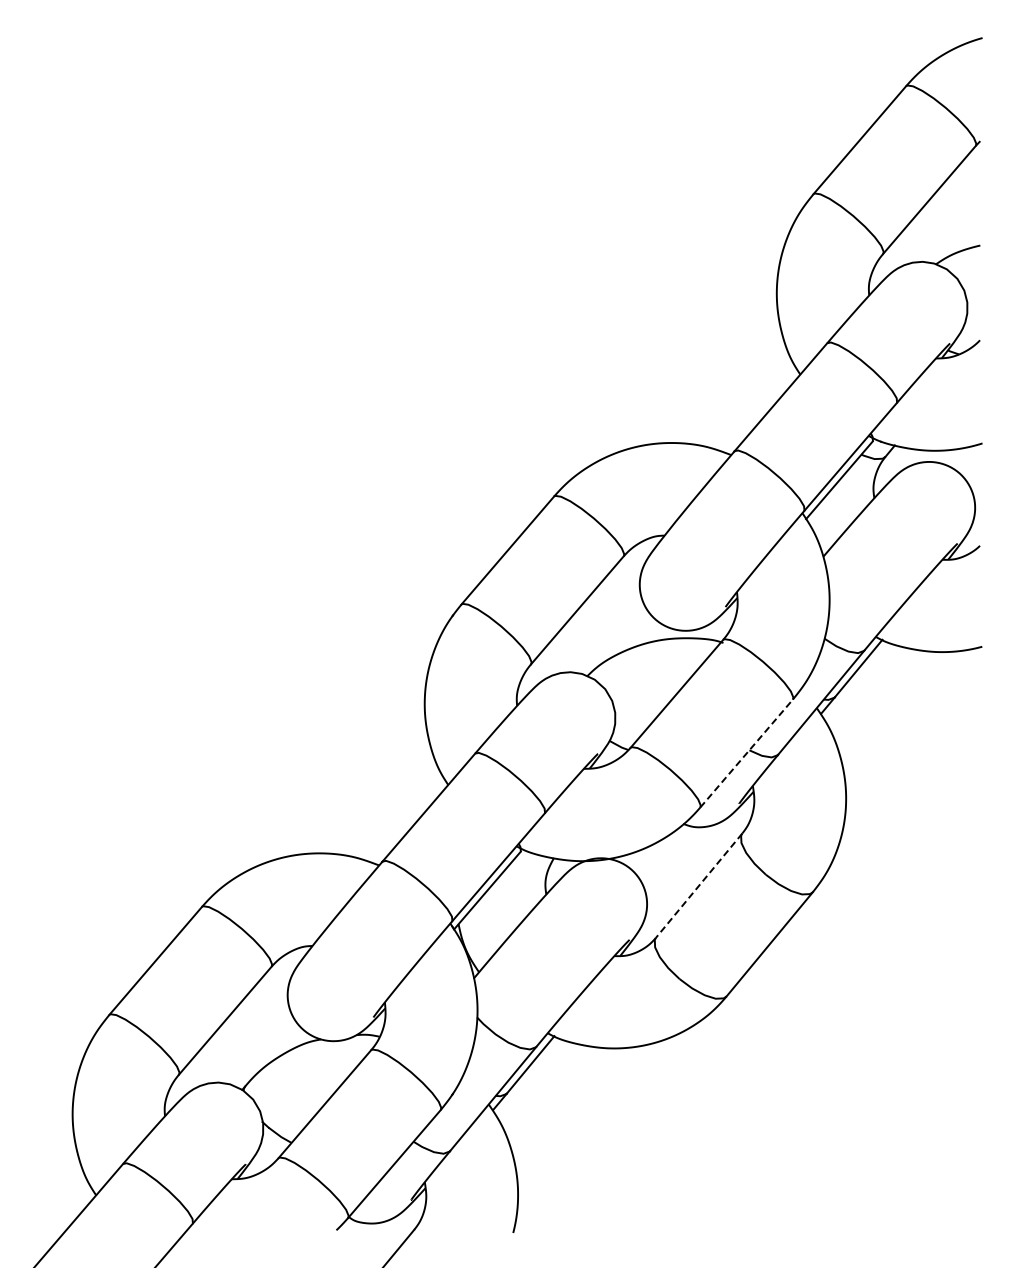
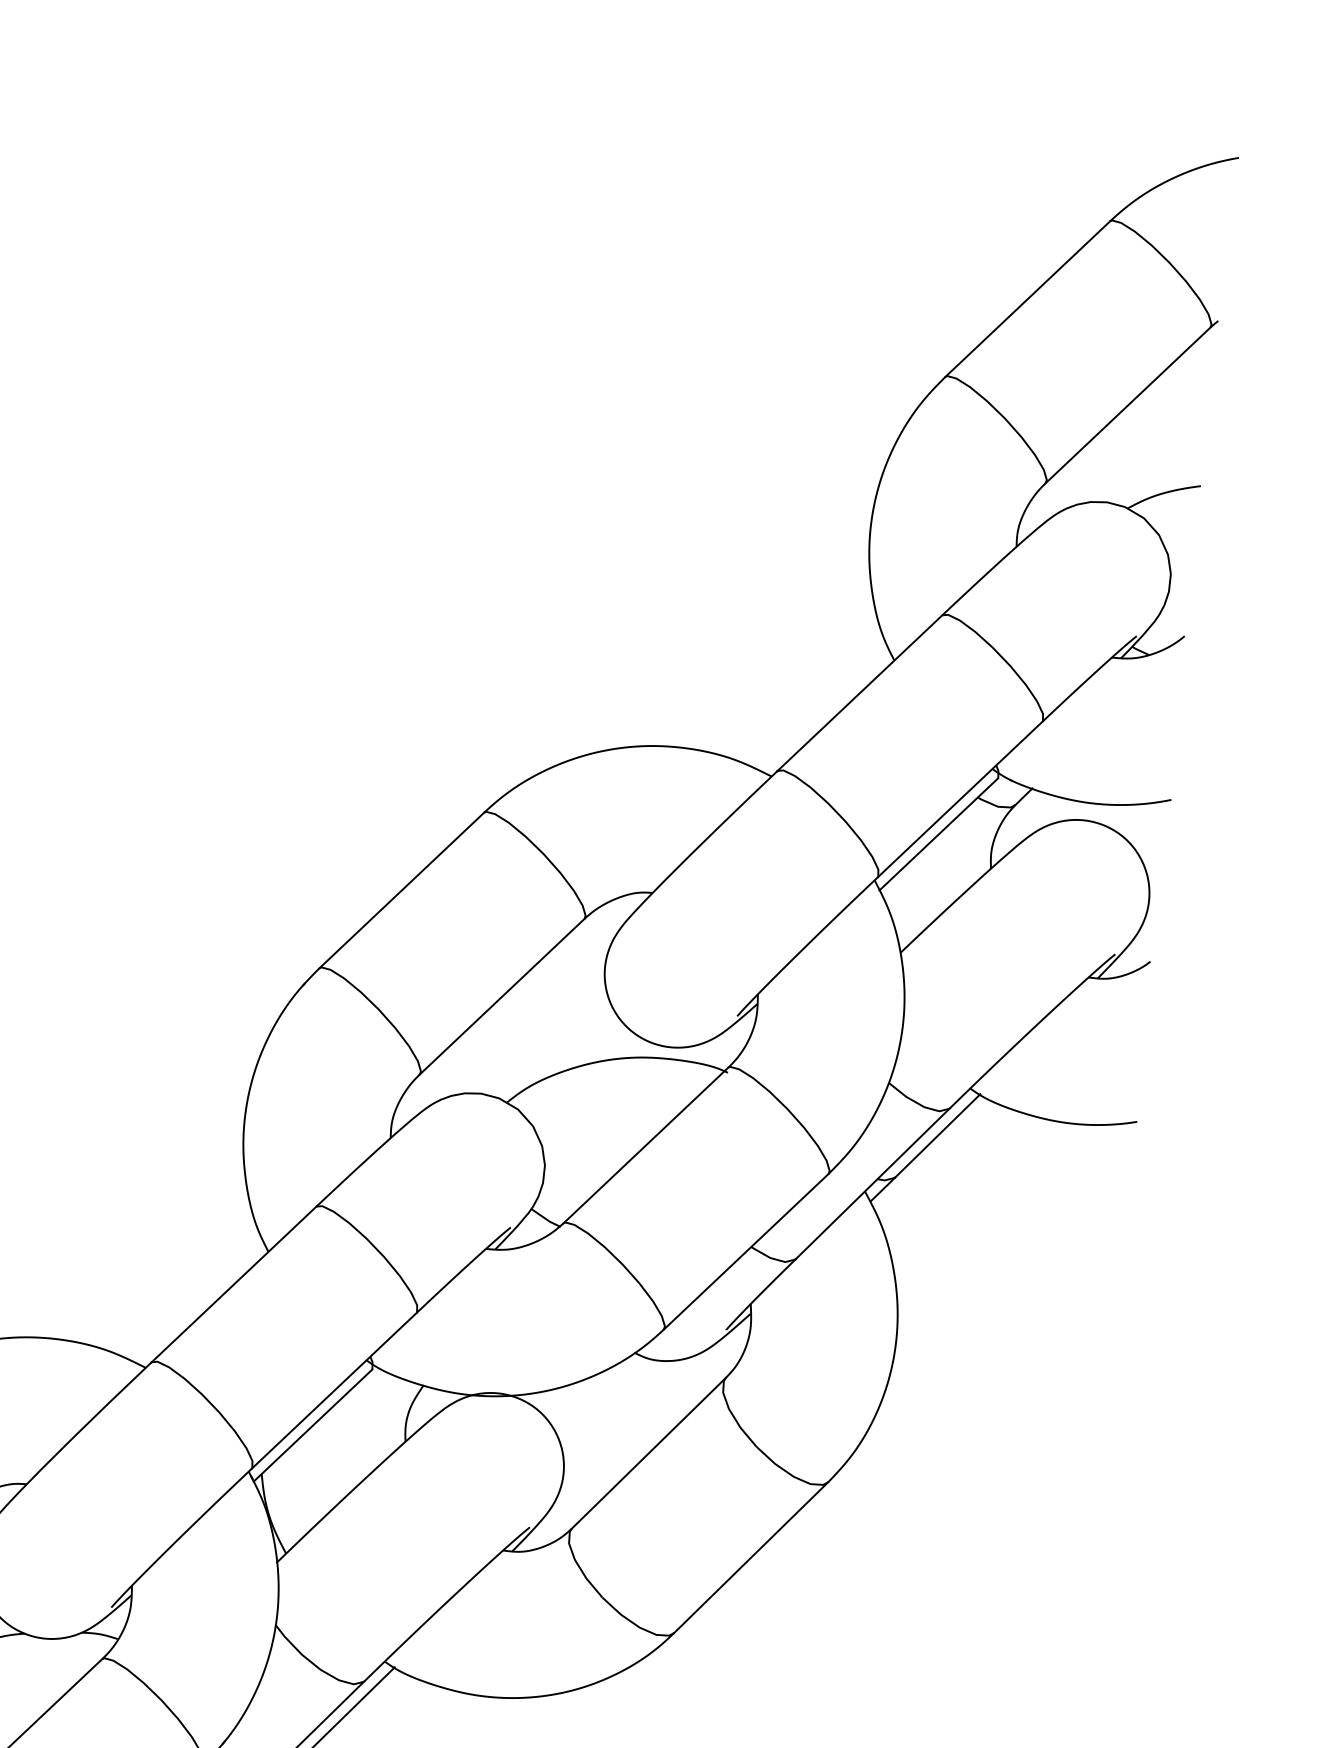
line: (746, 753) -> (746, 1251), dashed -> solid
line: (699, 885) -> (649, 1452), dashed -> solid

